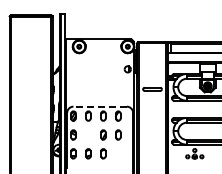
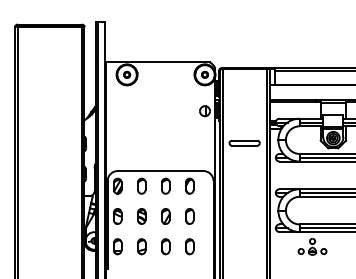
line: (100, 106) -> (161, 170), dashed -> solid
part: (88, 134) -> (141, 215), added
part: (118, 153) -> (190, 246), added

